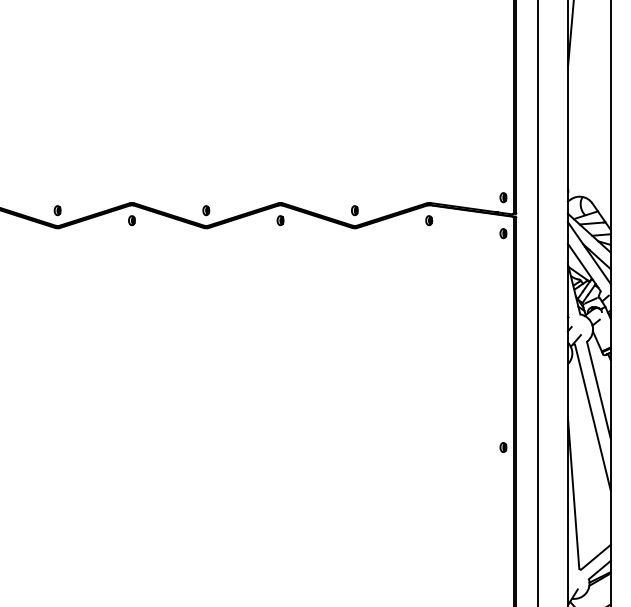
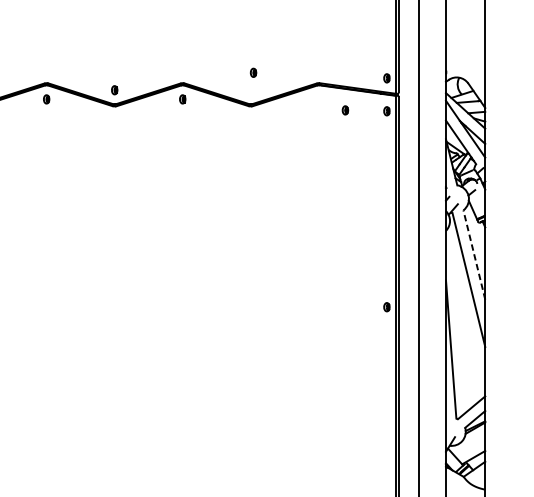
part: (354, 210) -> (253, 72), moved
part: (429, 220) -> (345, 110), moved
line: (598, 390) -> (473, 254), solid -> dashed

